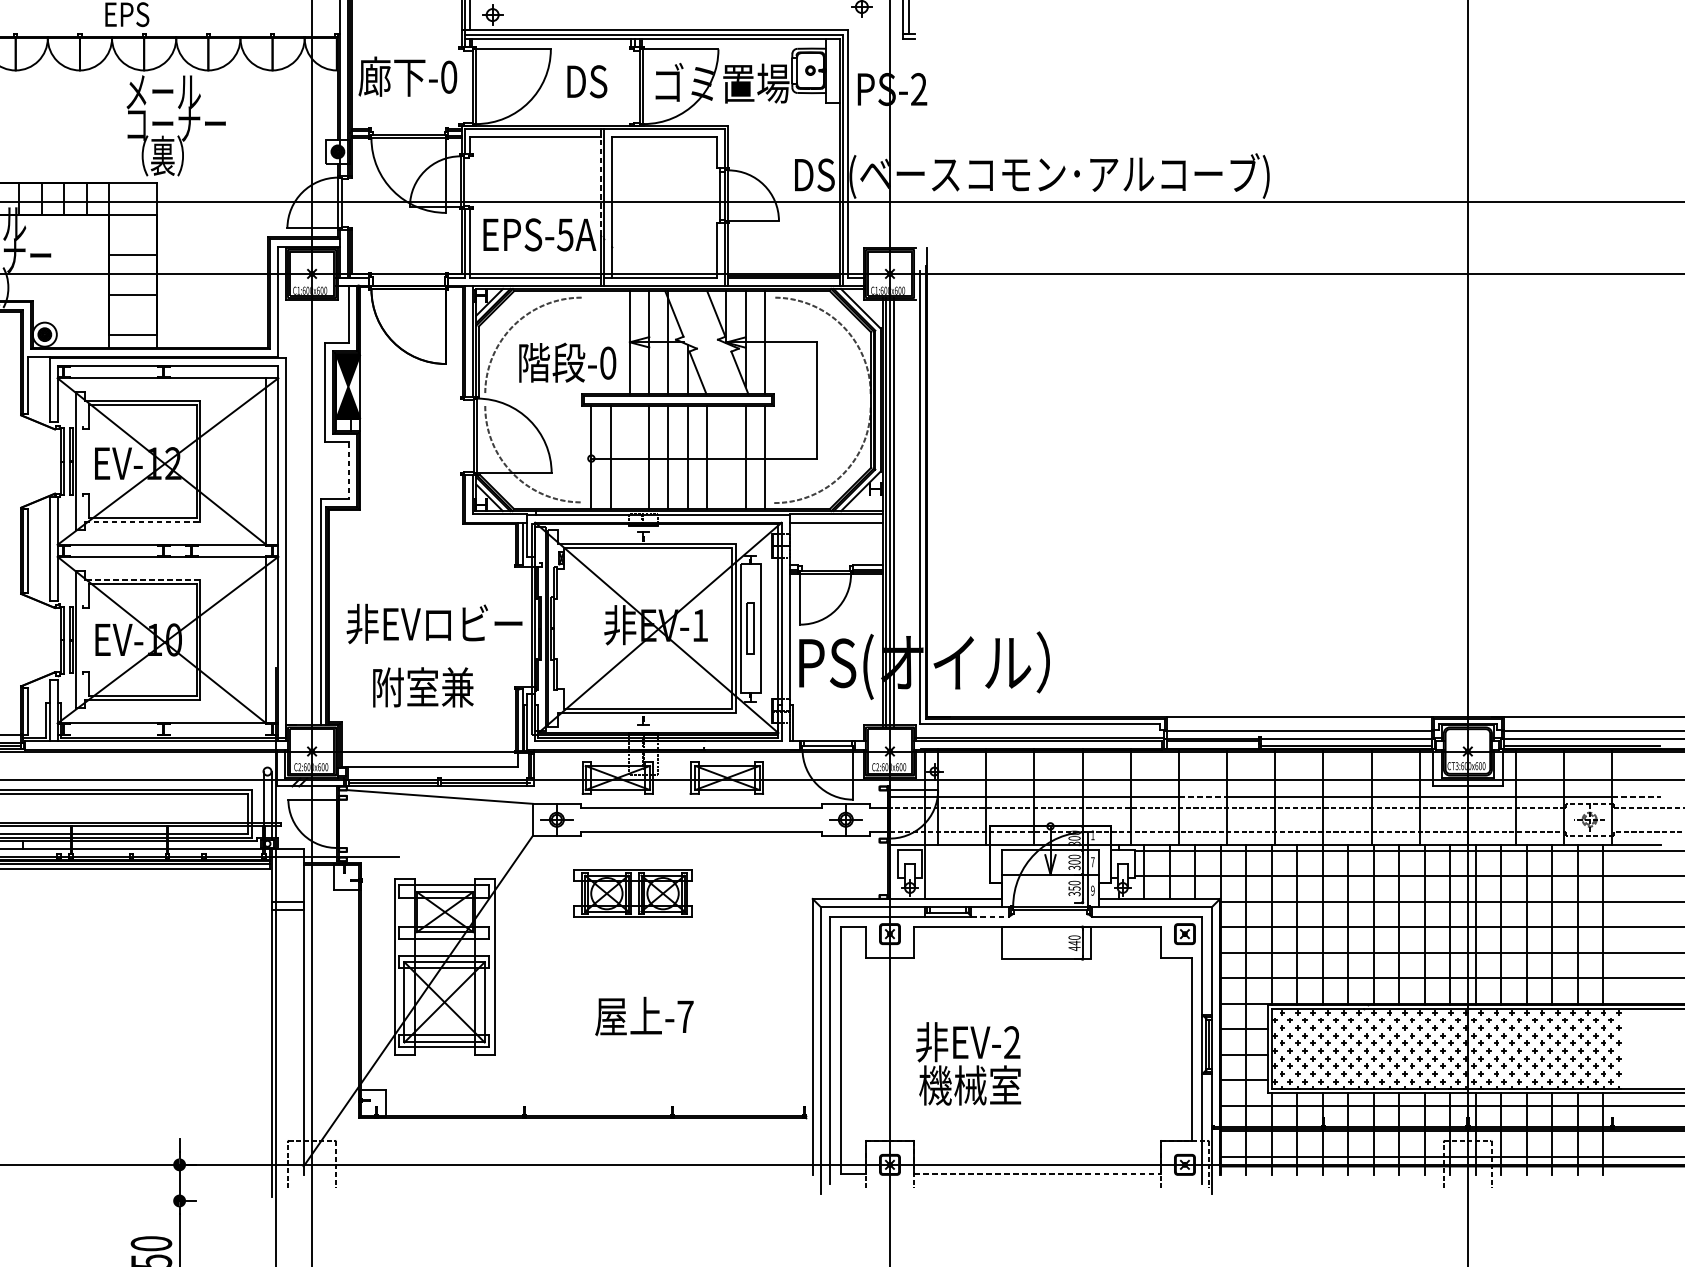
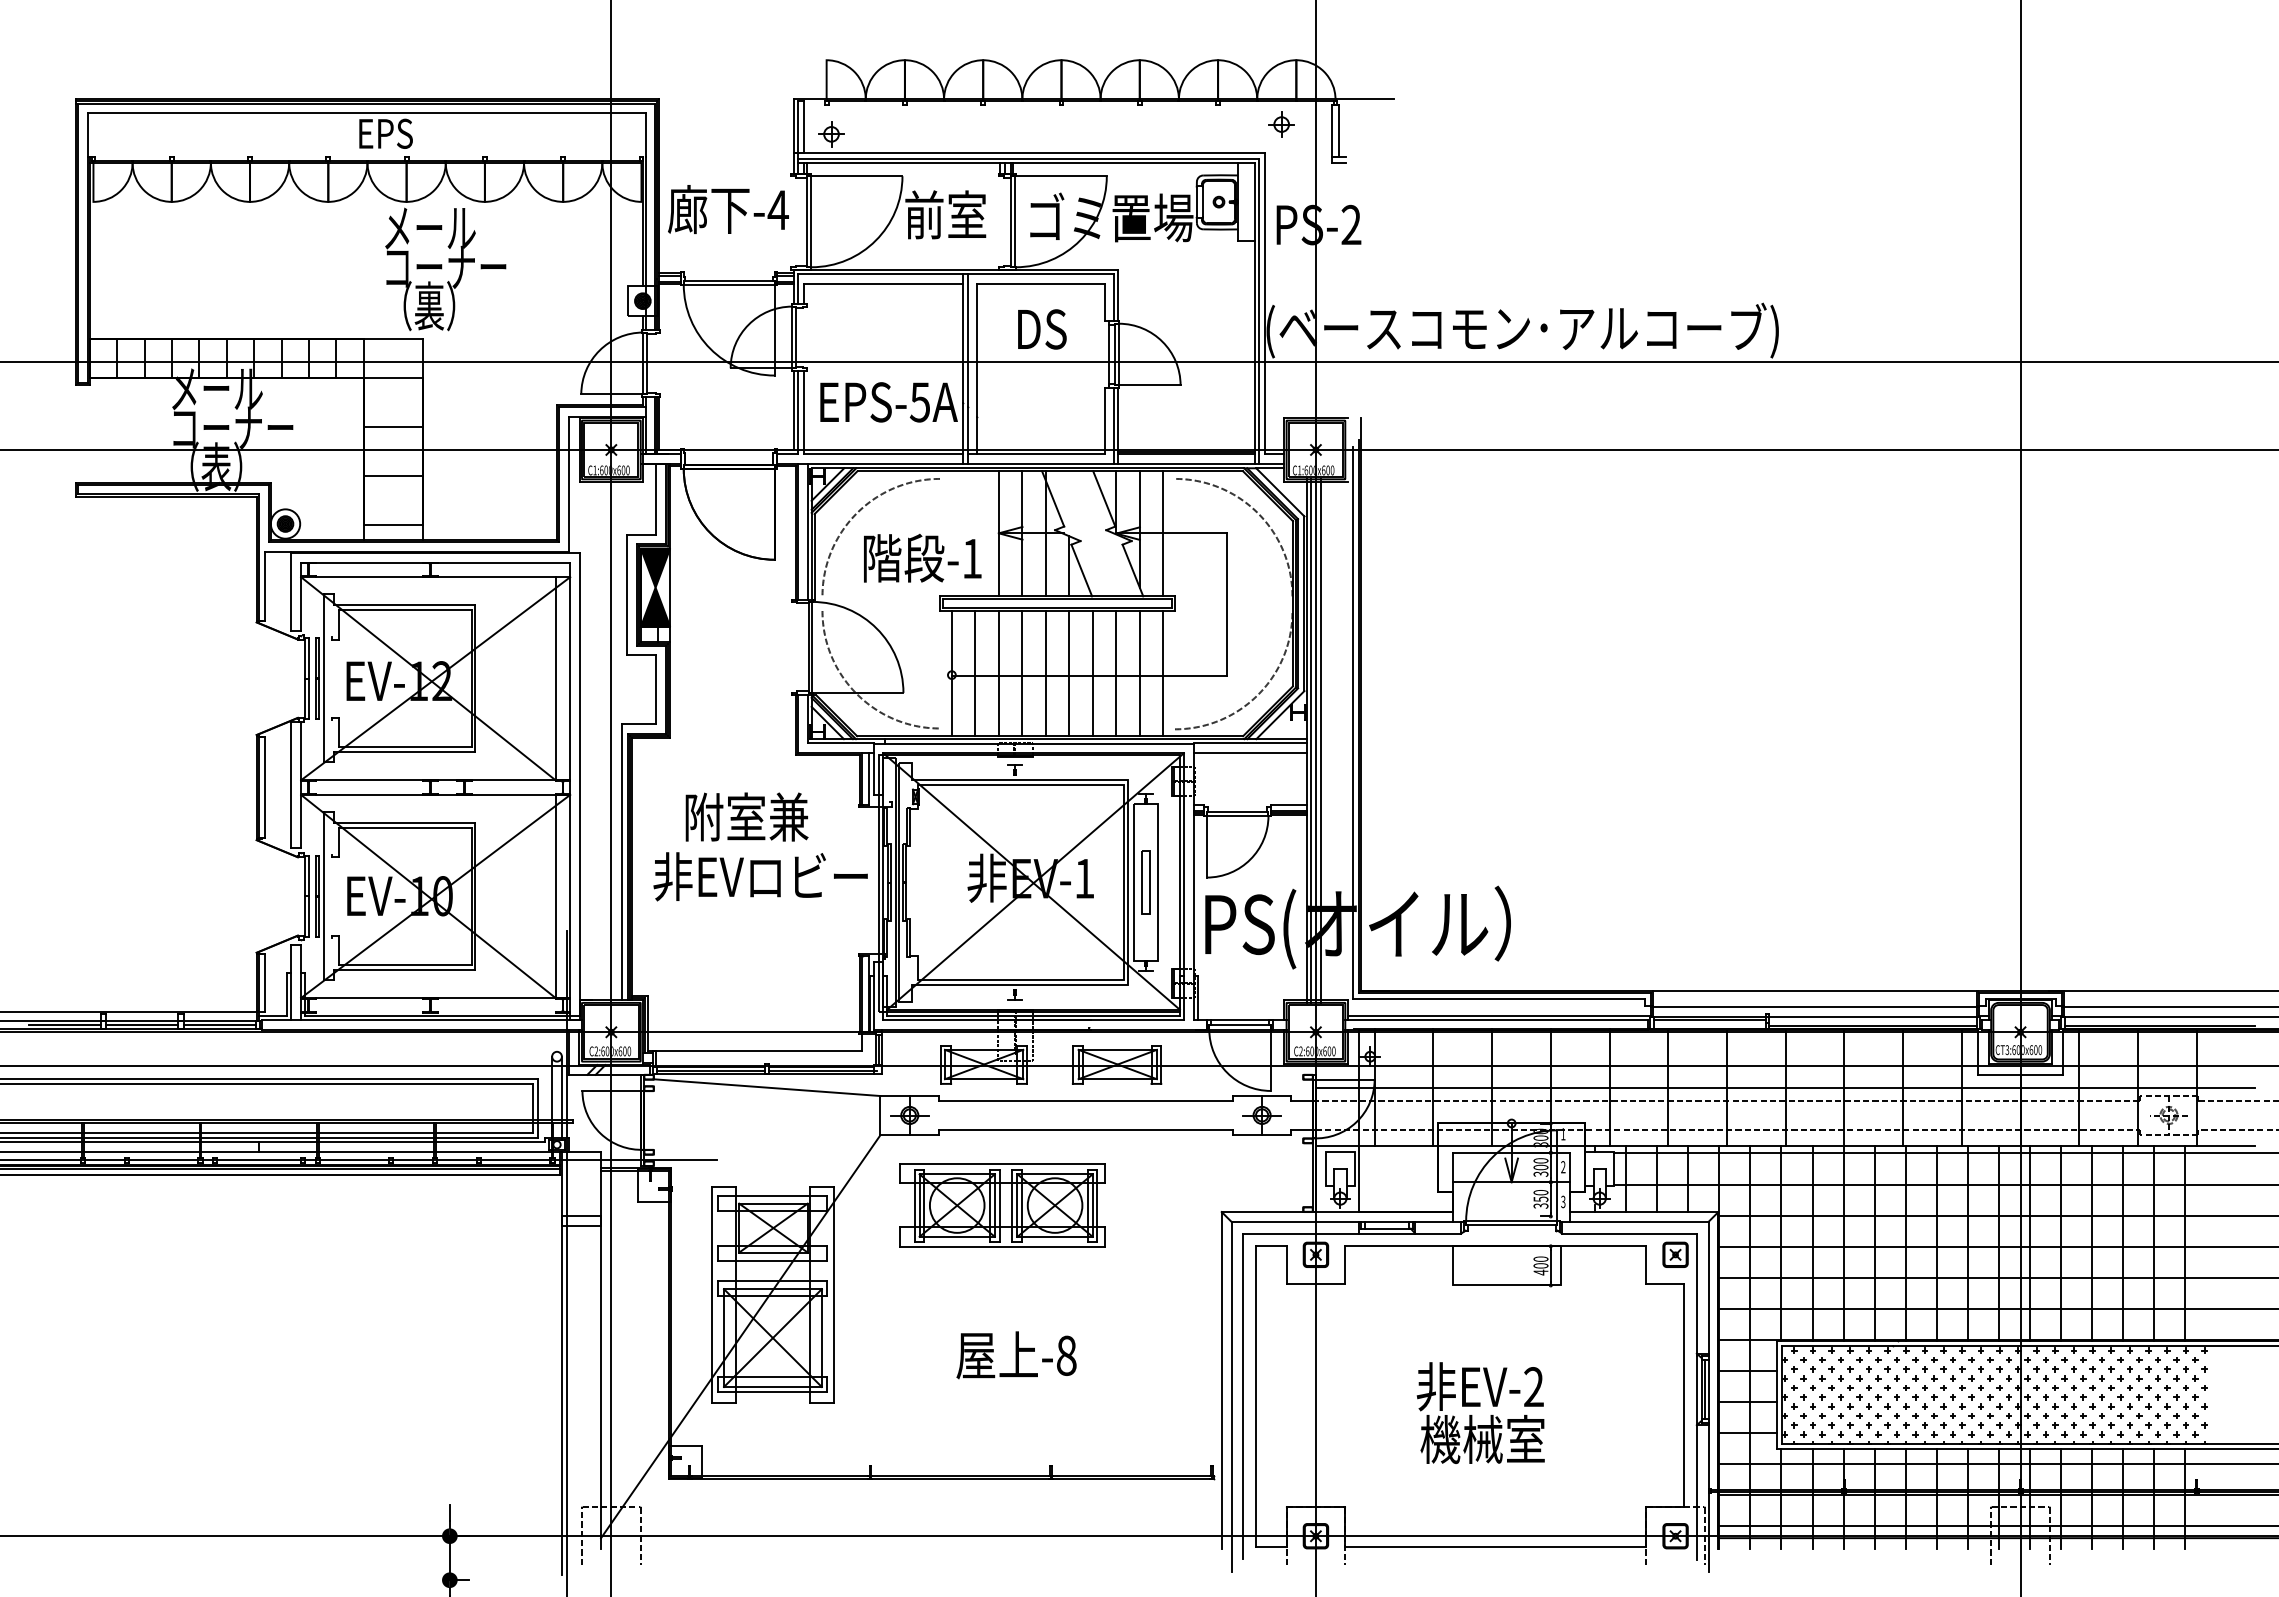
text: (448, 77) -> (777, 210), -0 -> -4
text: (586, 80) -> (945, 214), DS -> 前室
text: (814, 175) -> (1042, 329), moved
line: (600, 186) -> (963, 343), dashed -> solid
text: (608, 362) -> (972, 558), -0 -> -1
line: (629, 457) -> (998, 673), added
line: (726, 457) -> (1116, 673), added
line: (349, 471) -> (656, 690), dashed -> solid
line: (142, 522) -> (404, 752), dashed -> solid
line: (141, 580) -> (403, 823), dashed -> solid
text: (422, 686) -> (746, 816), moved
line: (1203, 796) -> (1698, 1087), dashed -> solid
line: (1636, 796) -> (2226, 1087), dashed -> solid
text: (1093, 862) -> (1563, 1167), 7 -> 2
text: (1093, 890) -> (1563, 1201), 9 -> 3
part: (632, 893) -> (1002, 1205), size x1.43
line: (990, 916) -> (1438, 1233), dashed -> solid
text: (1074, 942) -> (1540, 1265), 440 -> 400
text: (685, 1016) -> (1066, 1355), -7 -> -8
text: (968, 1063) -> (1480, 1412), moved
line: (1038, 1174) -> (1496, 1547), dashed -> solid

